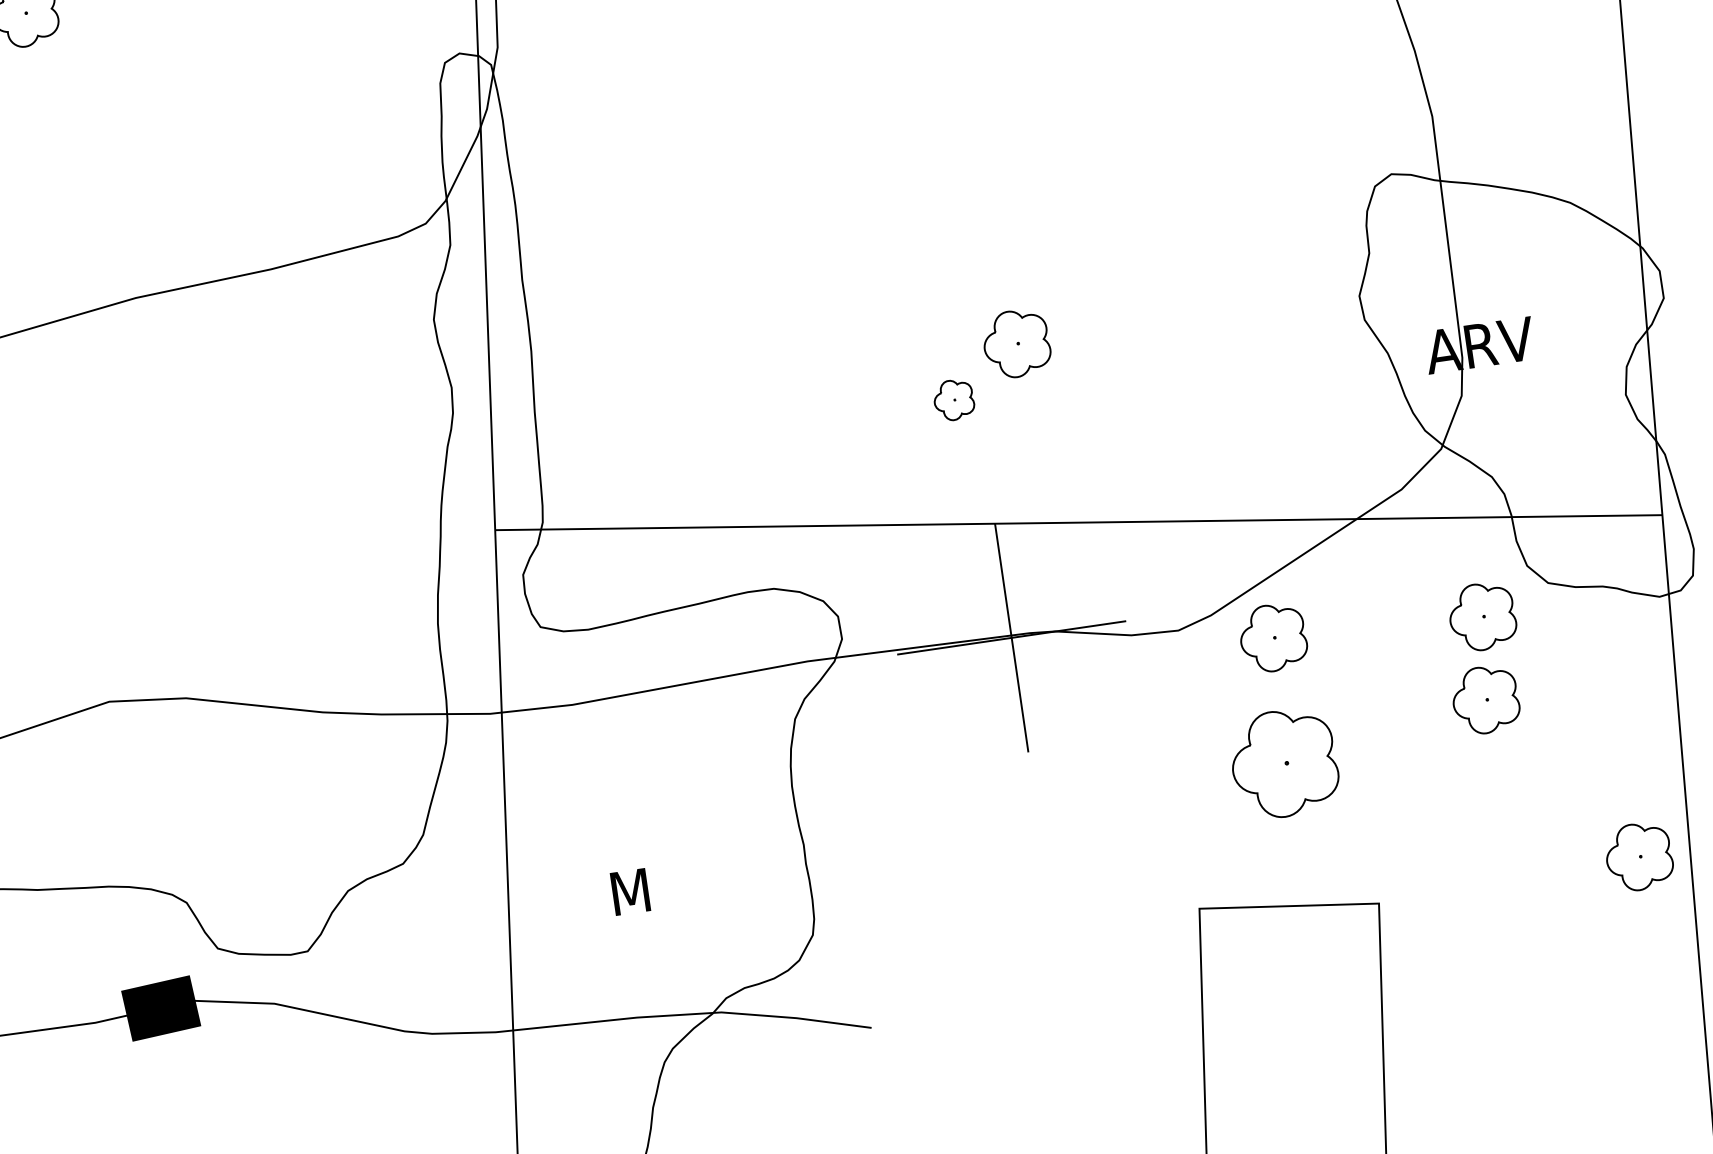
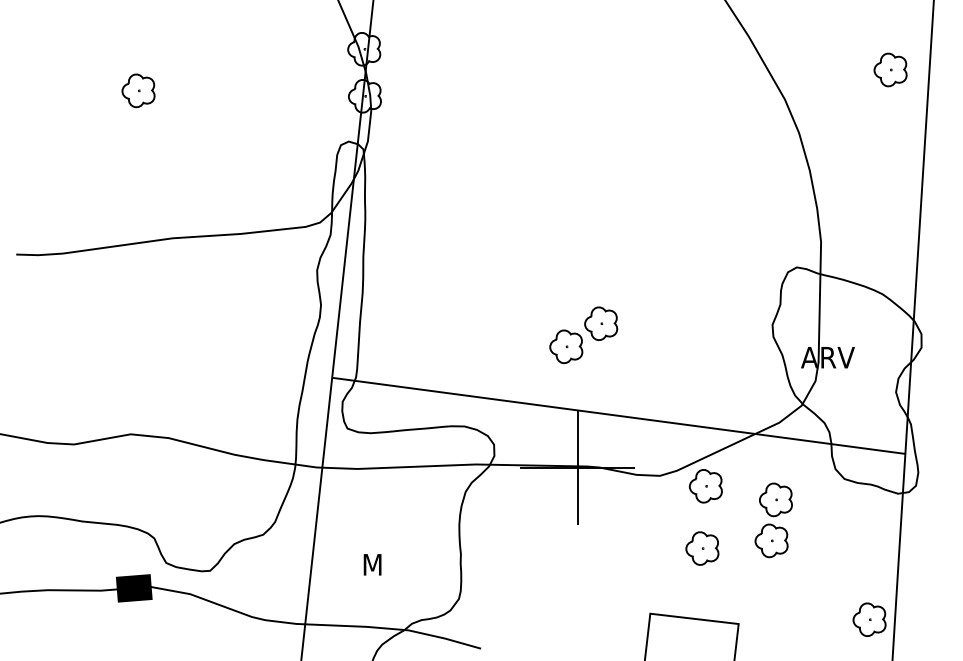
part: (954, 399) -> (566, 346), size x1.67
part: (1483, 658) -> (773, 520), moved
part: (1284, 763) -> (702, 548), size x0.62

